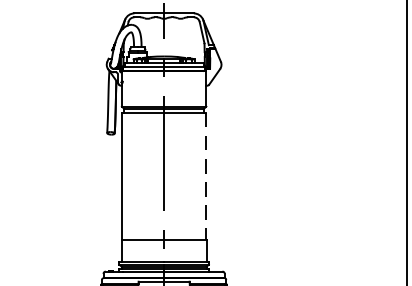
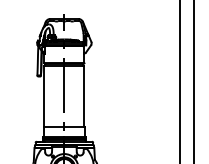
line: (206, 176) -> (84, 96), dashed -> solid

